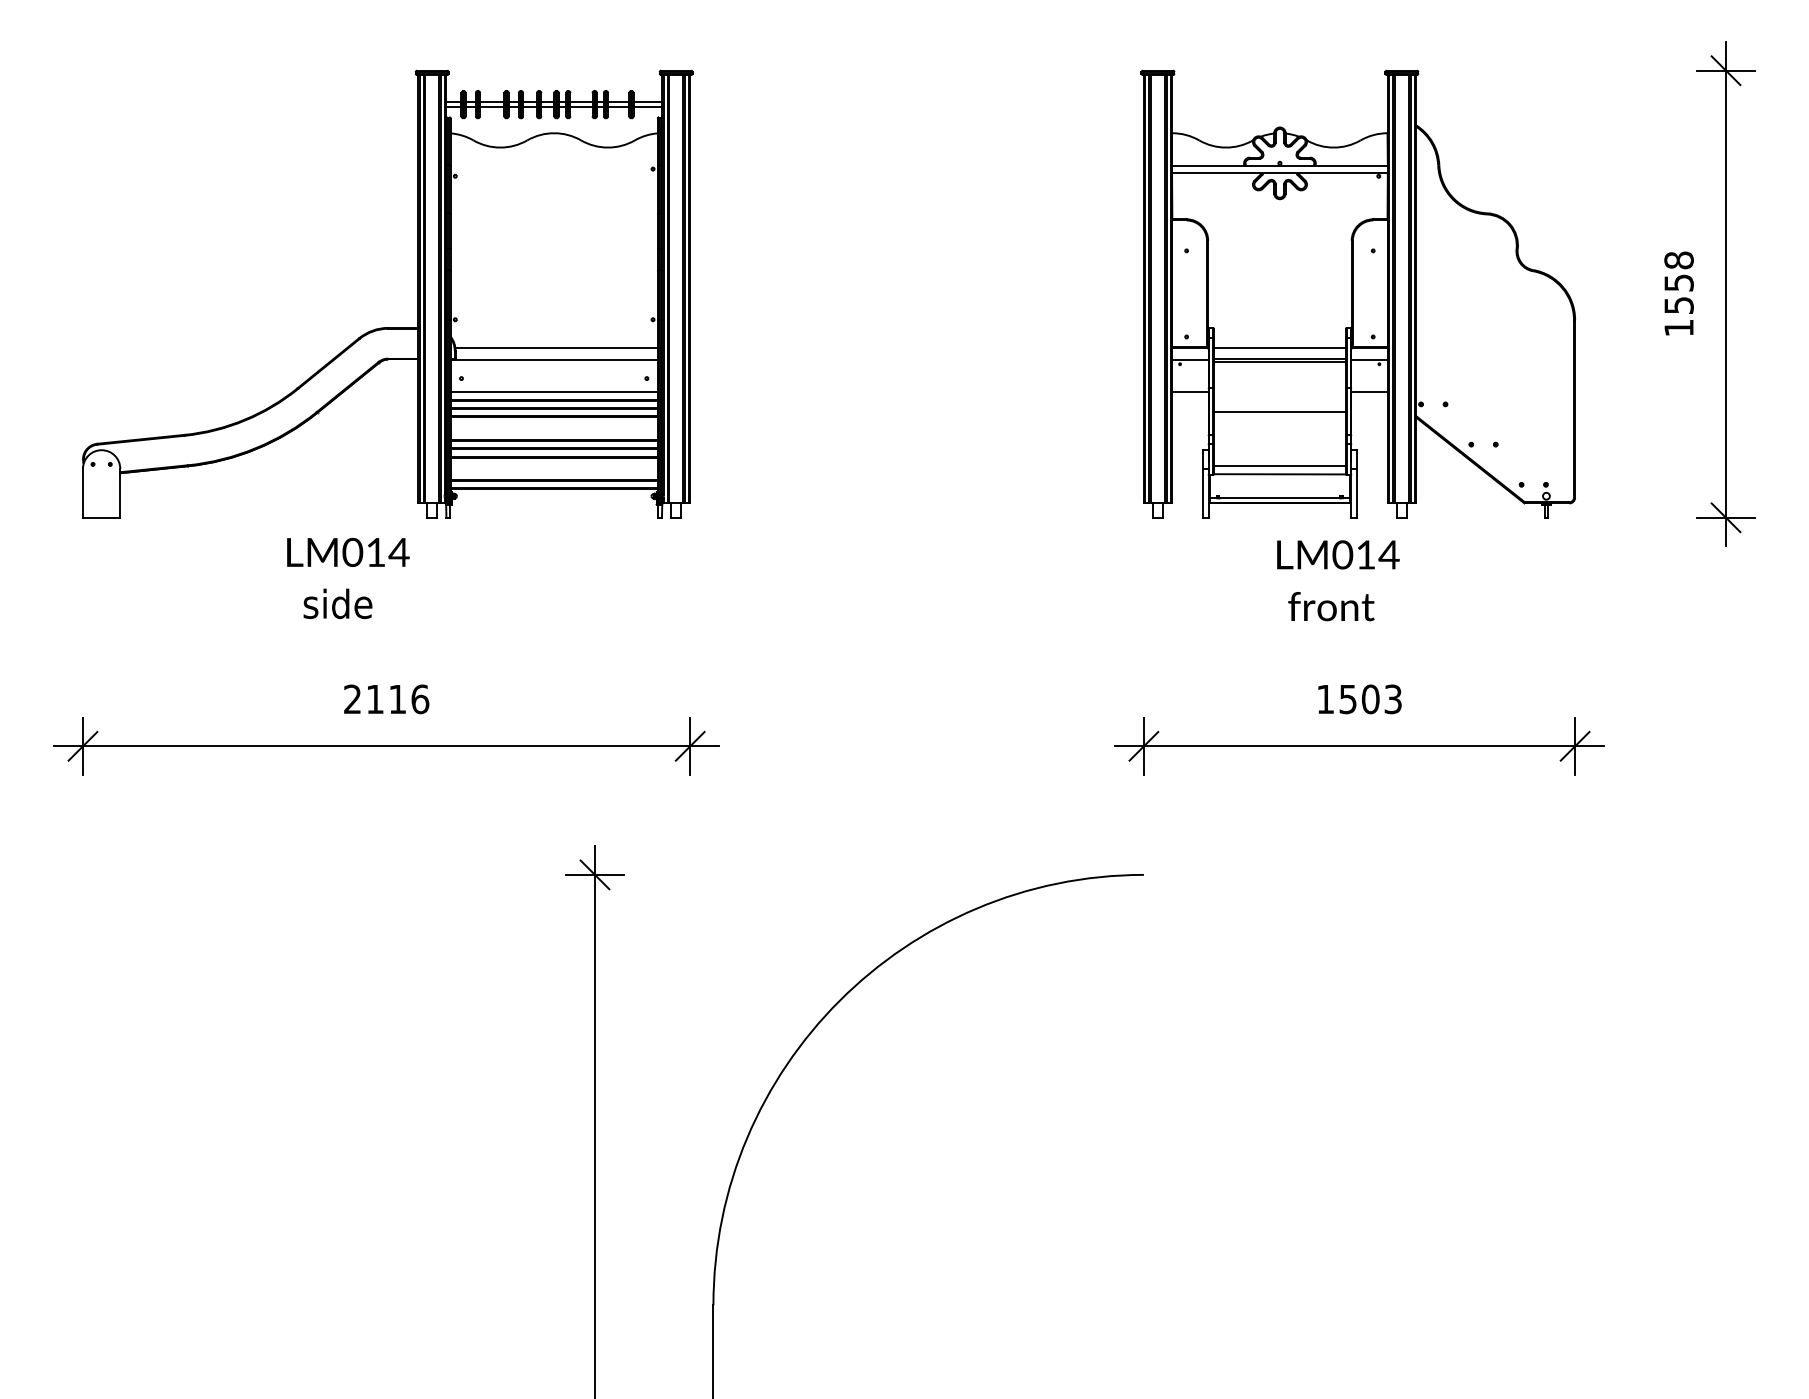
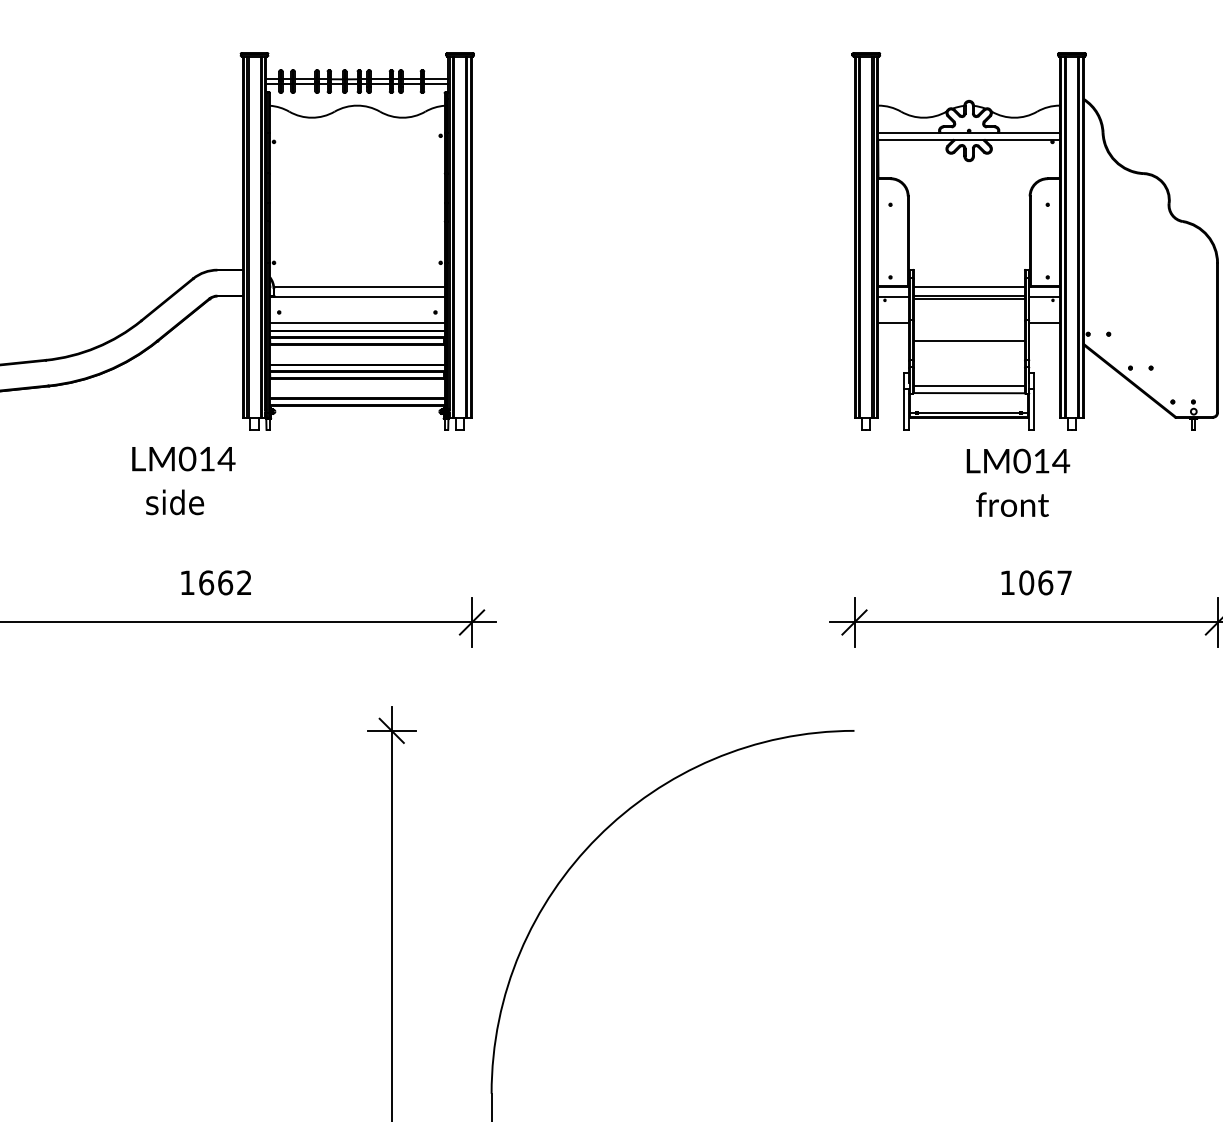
text: (386, 699) -> (215, 583), 2116 -> 1662
text: (1370, 699) -> (1045, 583), 1503 -> 1067

